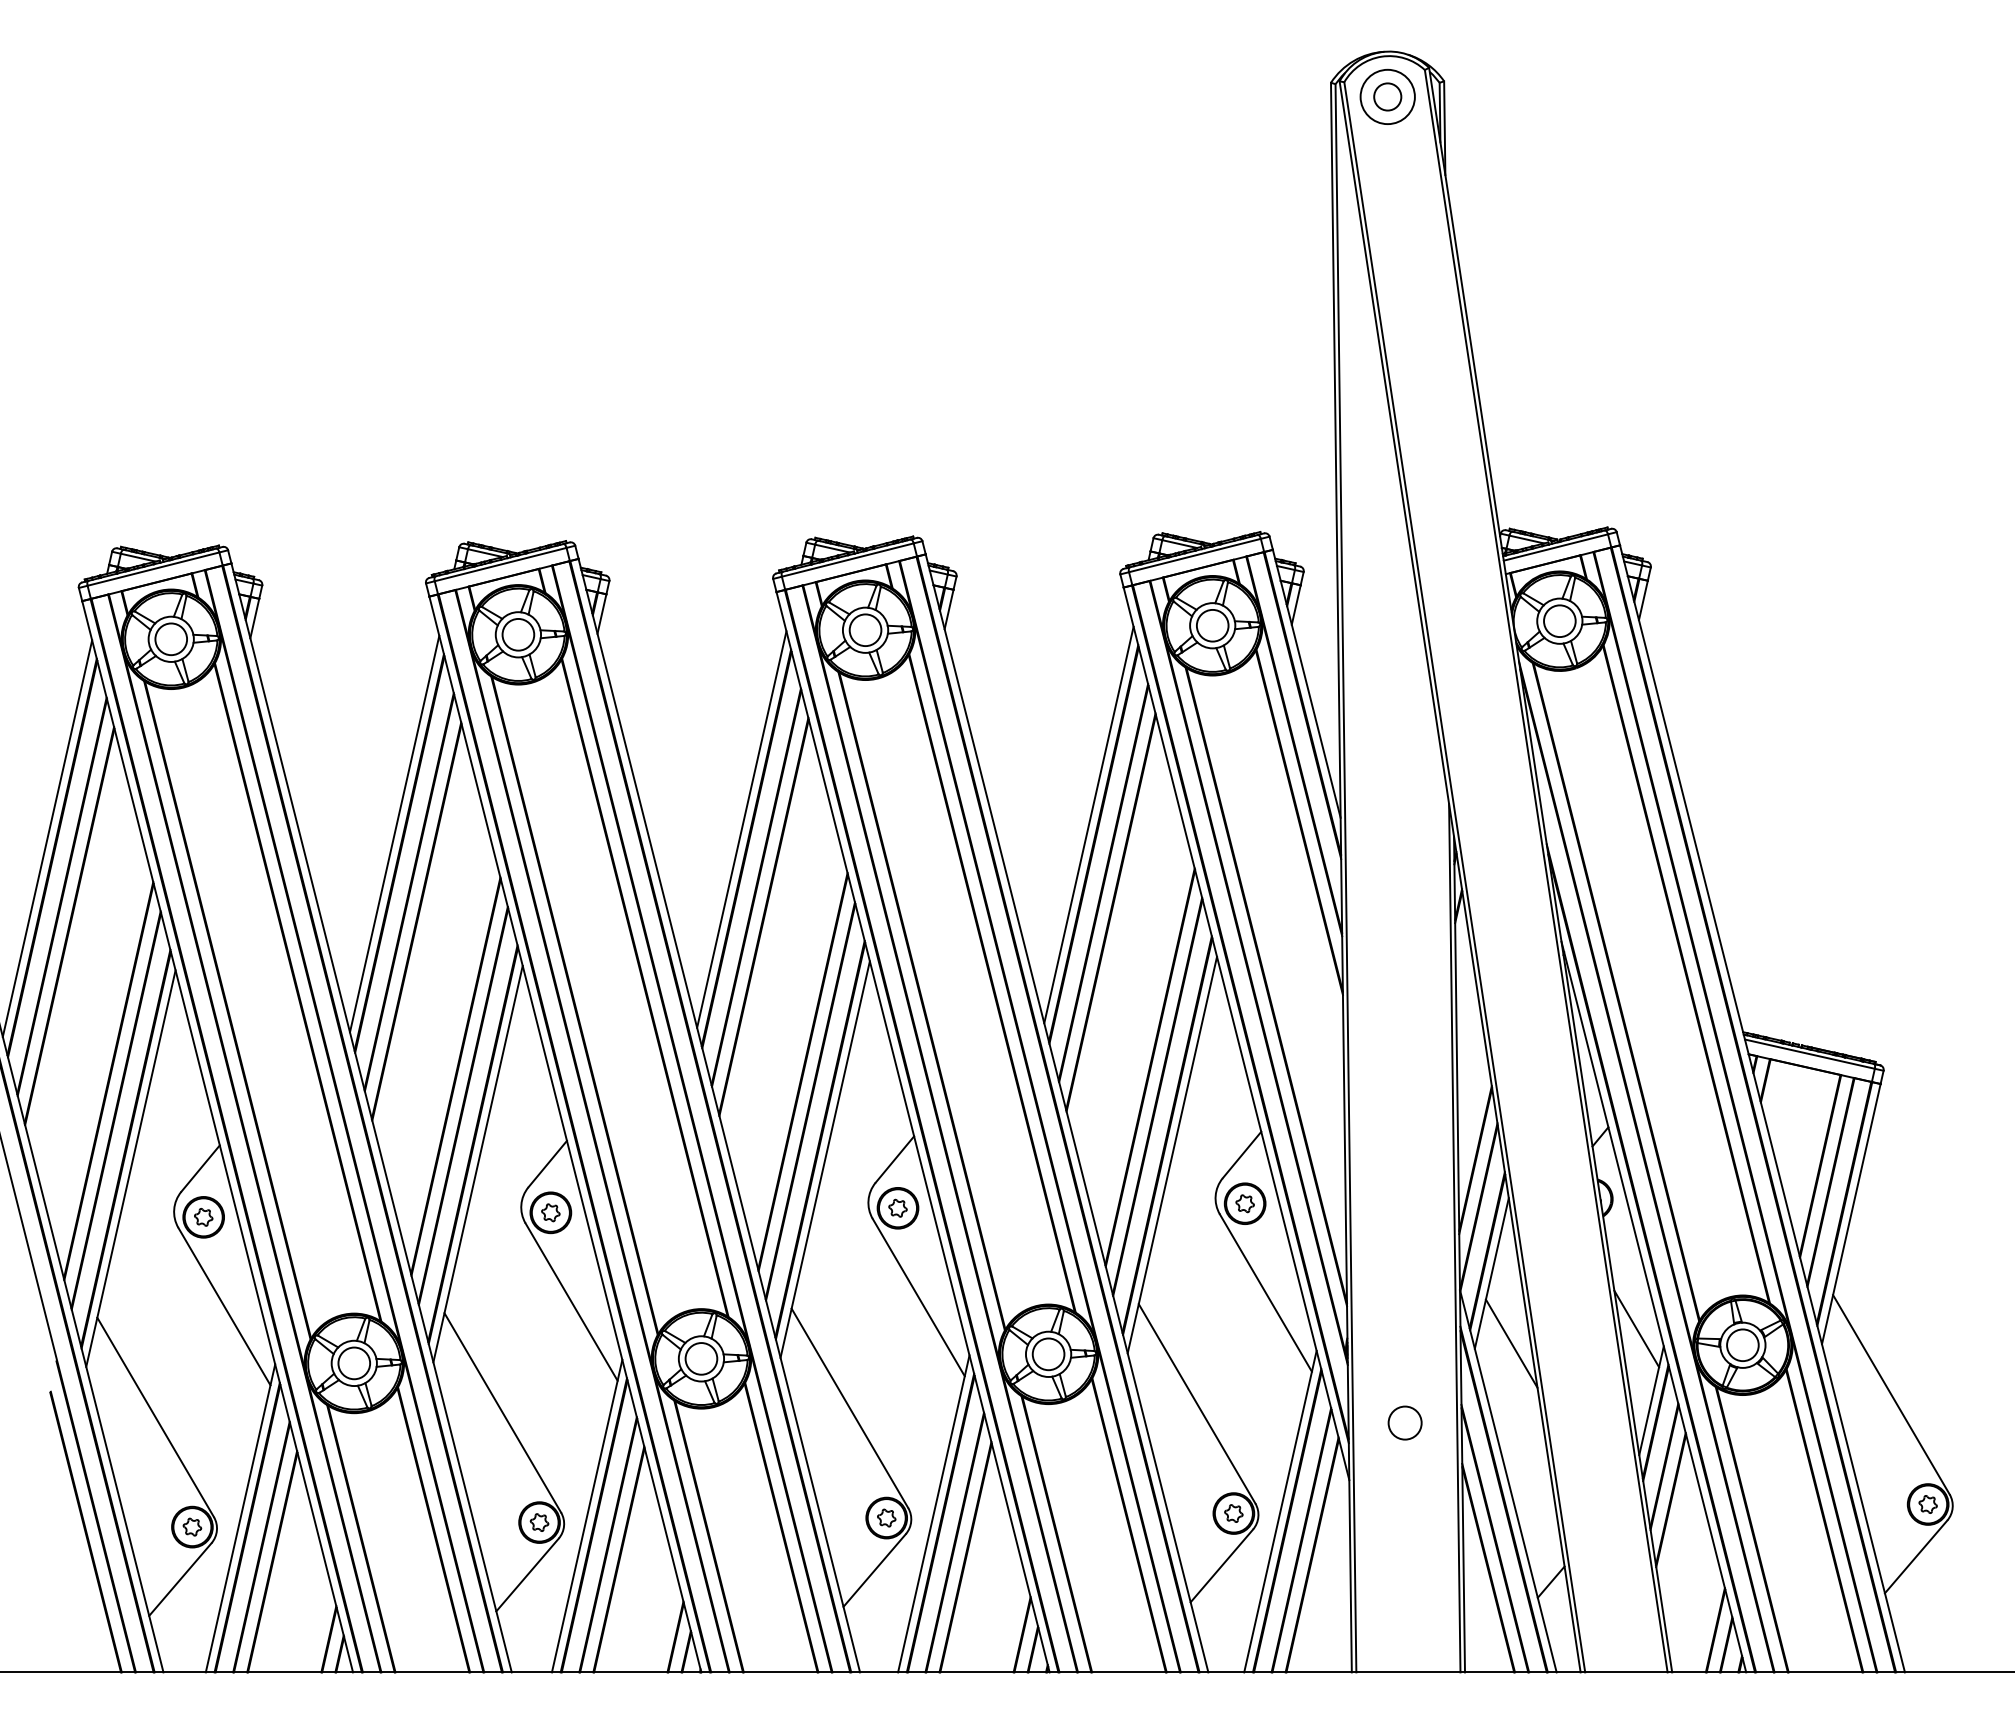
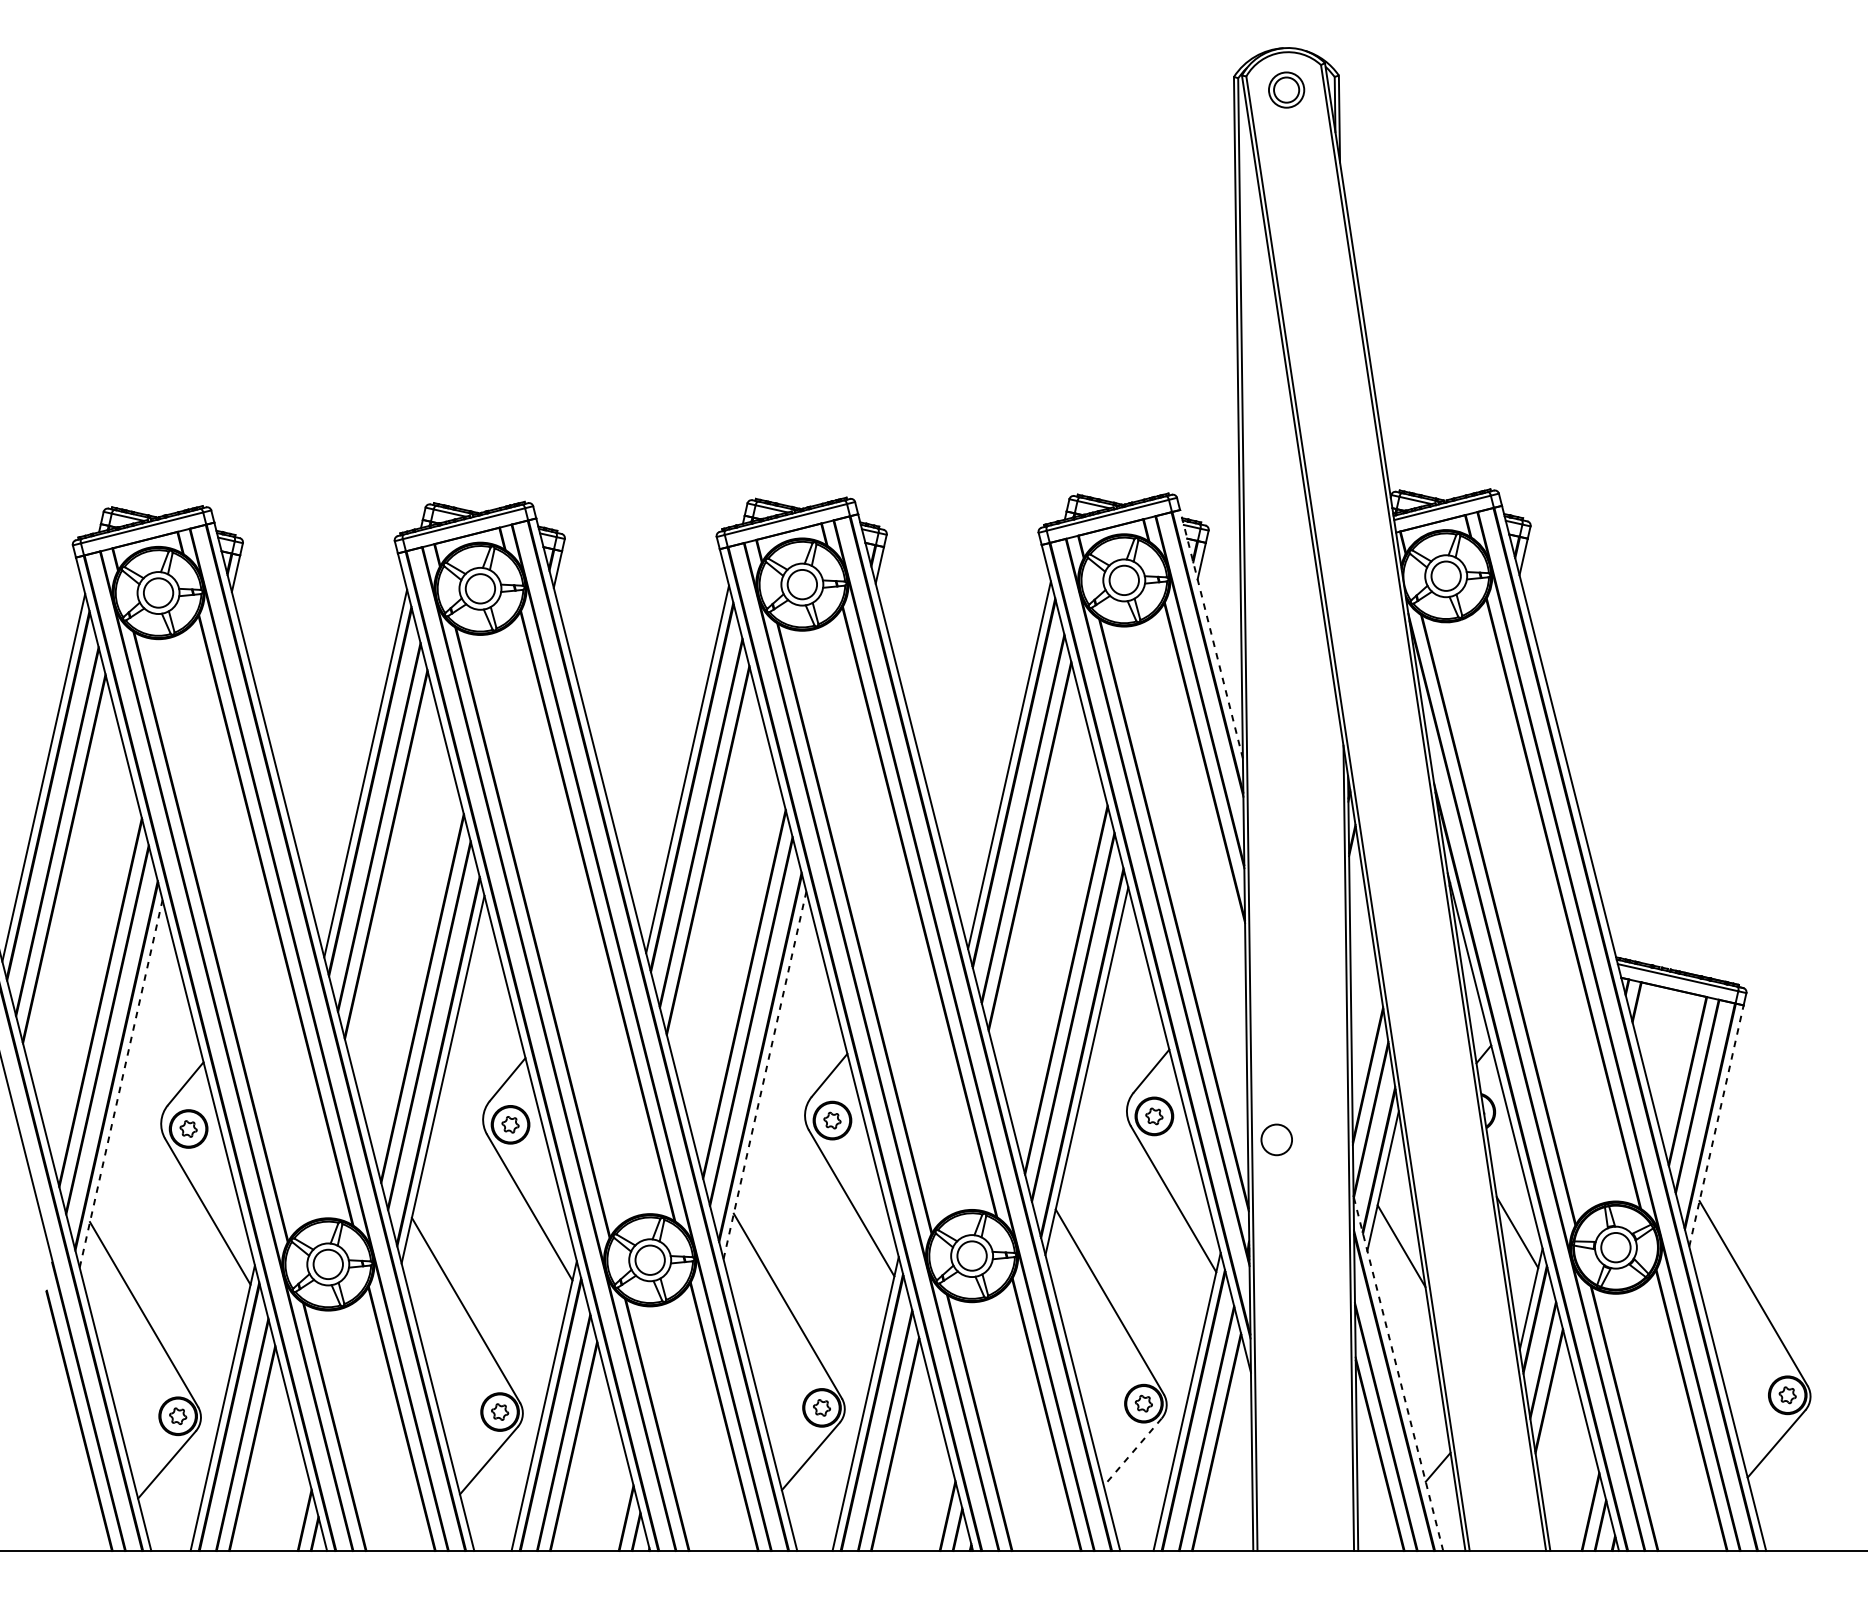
circle: (1387, 96) -> (1286, 89), size x0.7
line: (1306, 683) -> (1211, 633), solid -> dashed
line: (825, 1159) -> (765, 1075), solid -> dashed
line: (131, 1168) -> (121, 1083), solid -> dashed
line: (1851, 1213) -> (1716, 1125), solid -> dashed
circle: (1404, 1422) -> (1276, 1139), moved
line: (1508, 1480) -> (1398, 1373), solid -> dashed
line: (1221, 1565) -> (1132, 1451), solid -> dashed

